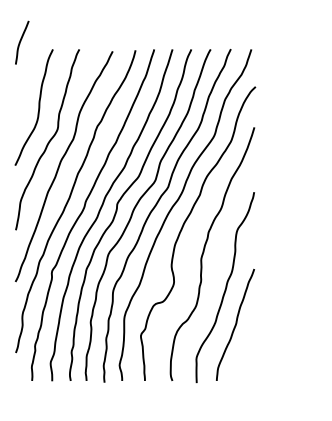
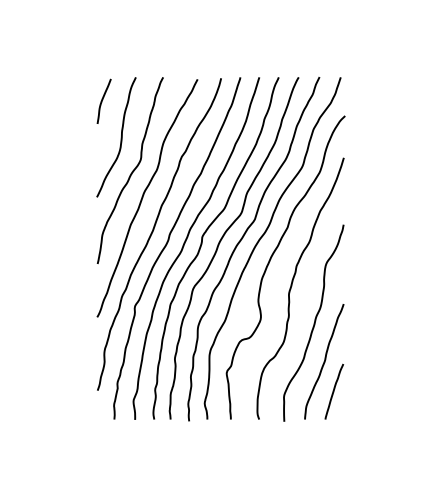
curve: (21, 40) -> (103, 99), moved
line: (244, 353) -> (333, 391), added

